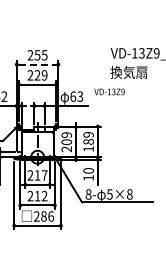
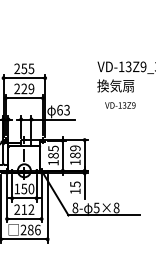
line: (37, 64) -> (24, 78), dashed -> solid
text: (109, 91) -> (120, 105), moved
text: (66, 142) -> (53, 156), 209 -> 185
text: (88, 170) -> (75, 184), 10 -> 15
text: (37, 175) -> (24, 189), 217 -> 150

